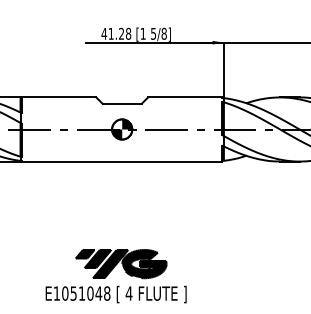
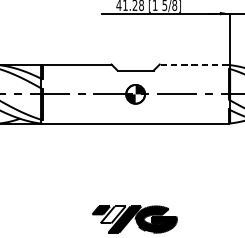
line: (185, 97) -> (194, 64), solid -> dashed
fill: (97, 258) -> (112, 214), removed

